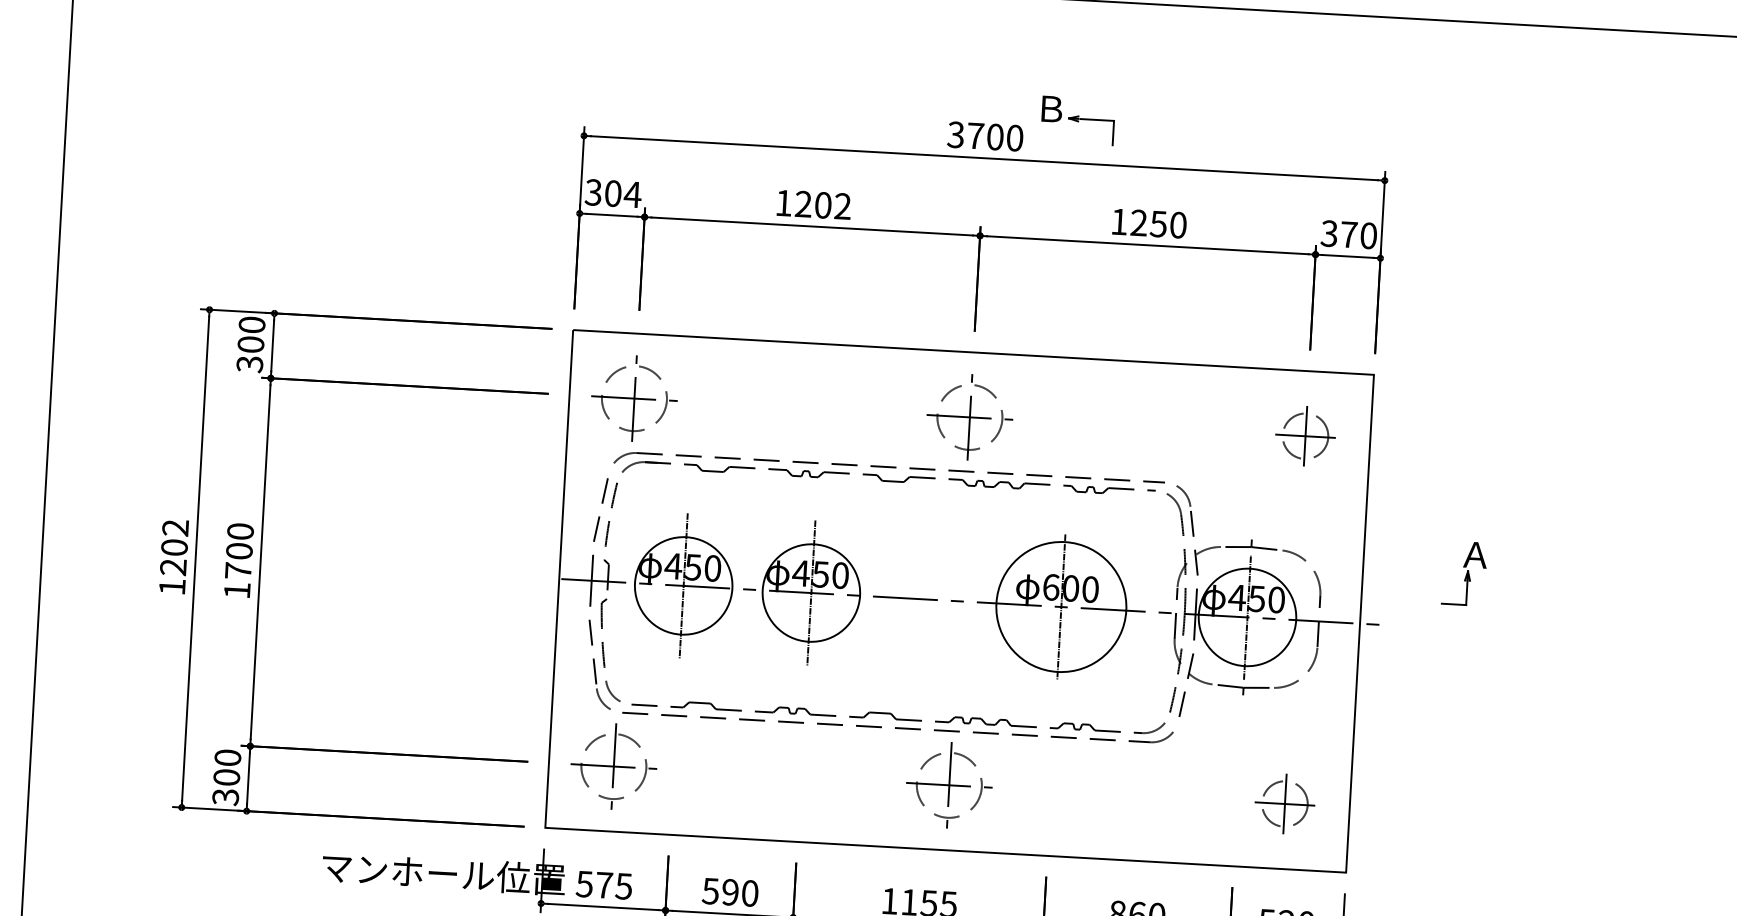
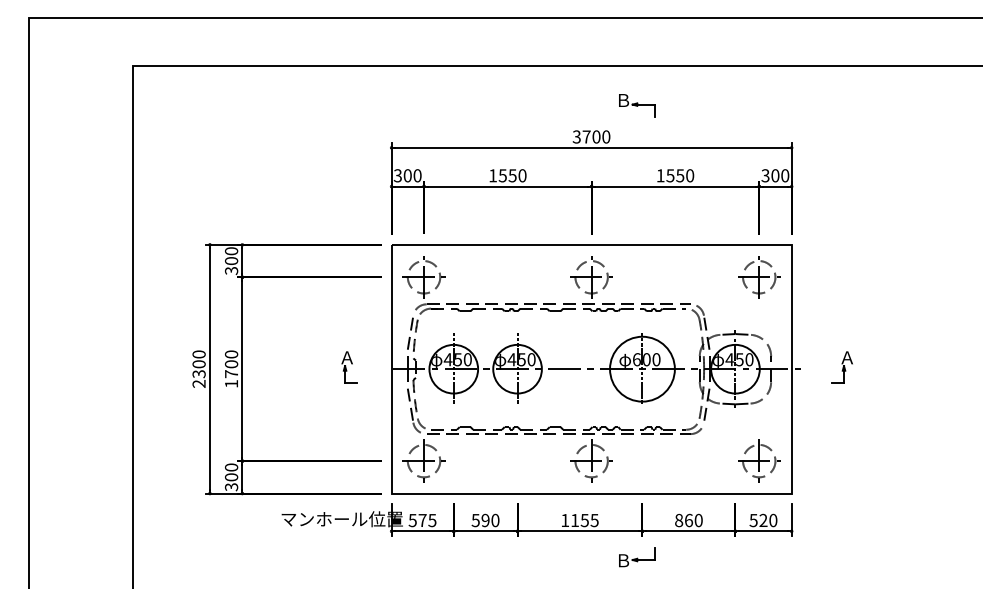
part: (1078, 120) -> (637, 105), moved
text: (632, 194) -> (417, 175), 304 -> 300
text: (822, 204) -> (512, 175), 1202 -> 1550
text: (1139, 222) -> (670, 175), 1250 -> 1550
text: (1349, 234) -> (775, 175), 370 -> 300
part: (1305, 436) -> (759, 277), size x1.43
text: (172, 555) -> (198, 368), 1202 -> 2300
part: (475, 570) -> (349, 367), added
part: (1462, 573) -> (841, 367), moved
part: (1285, 802) -> (759, 460), size x1.43

